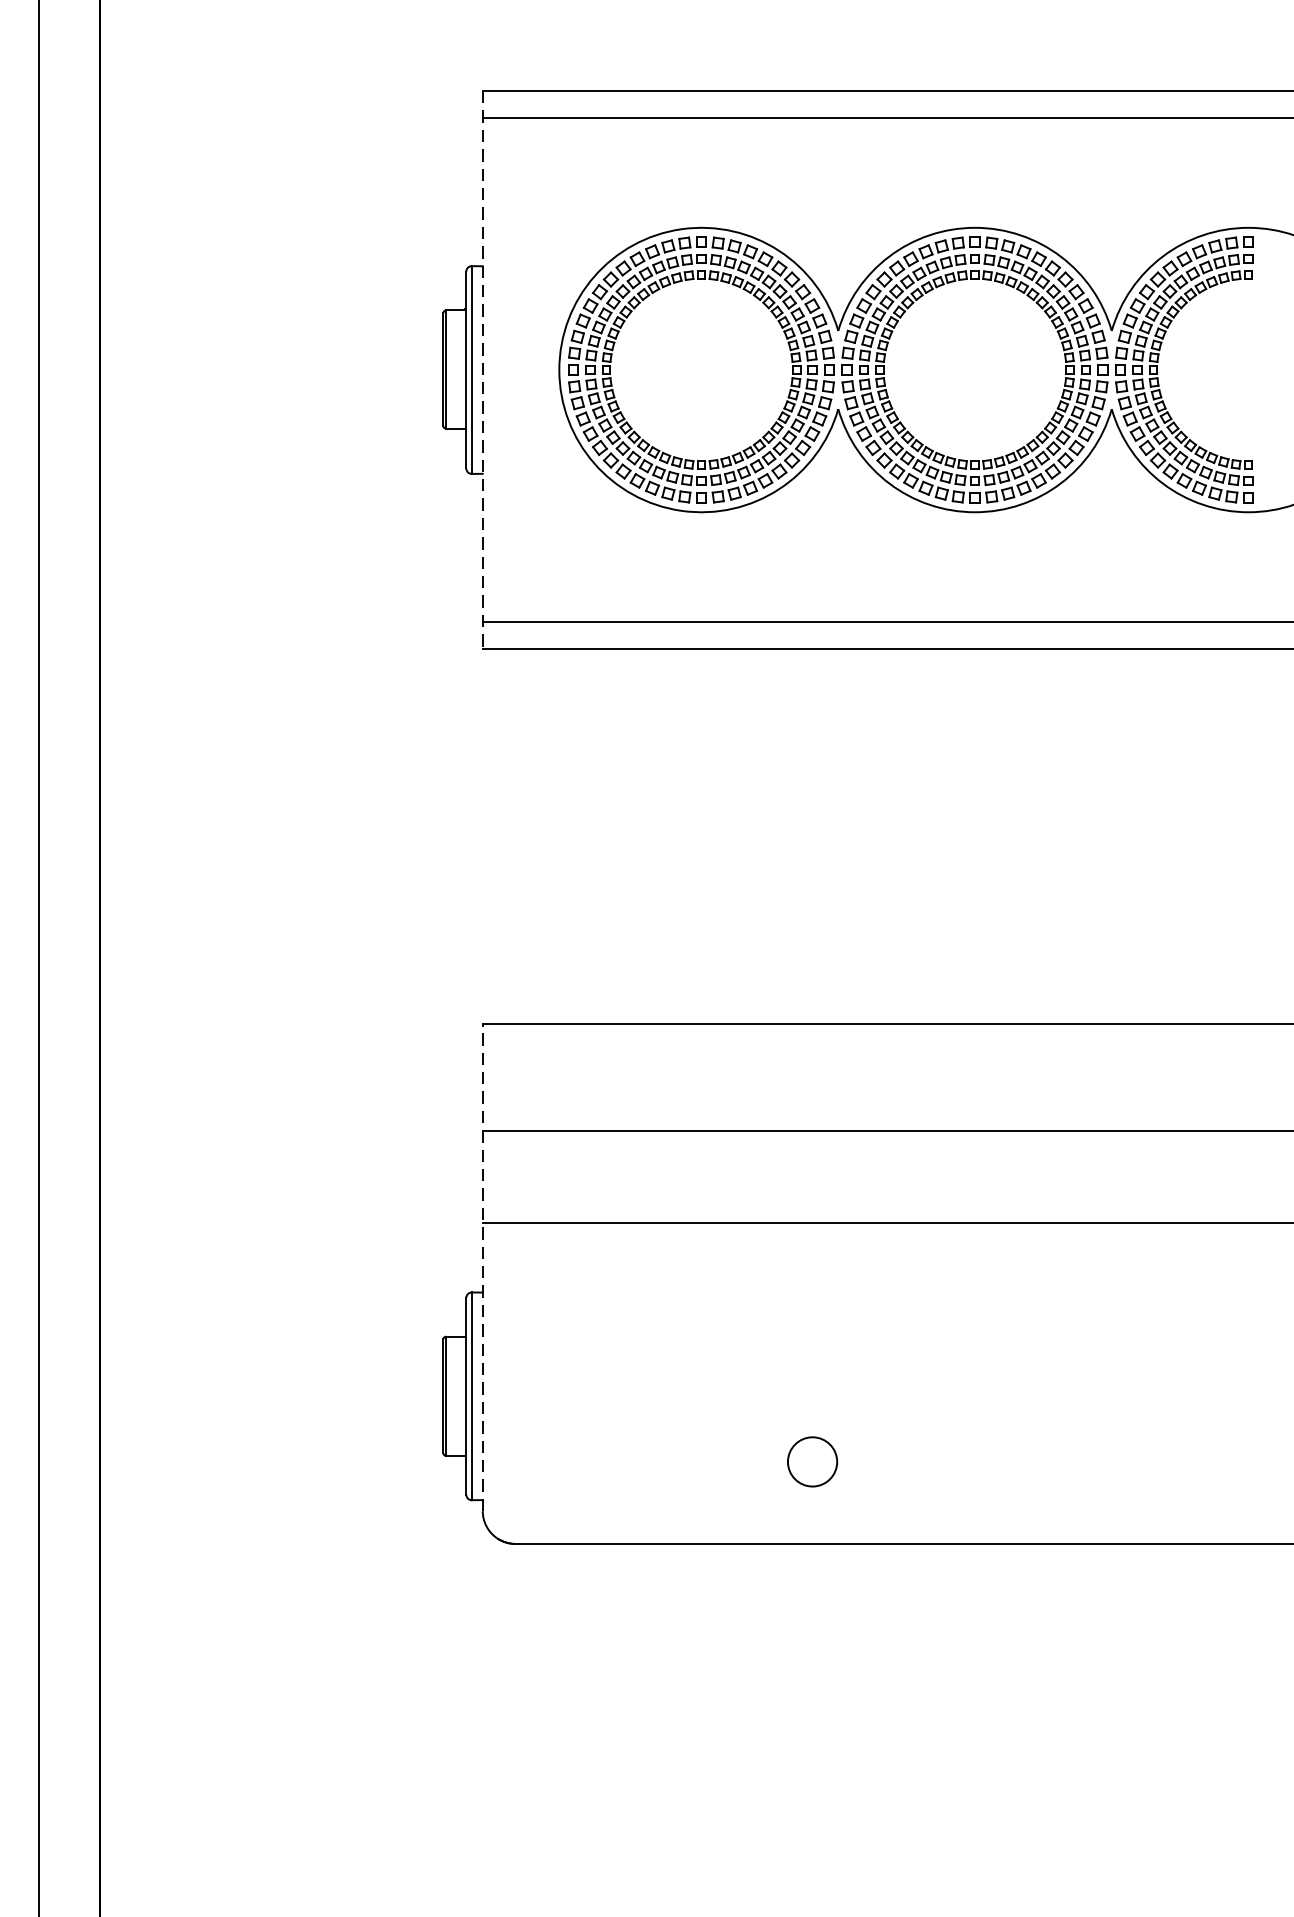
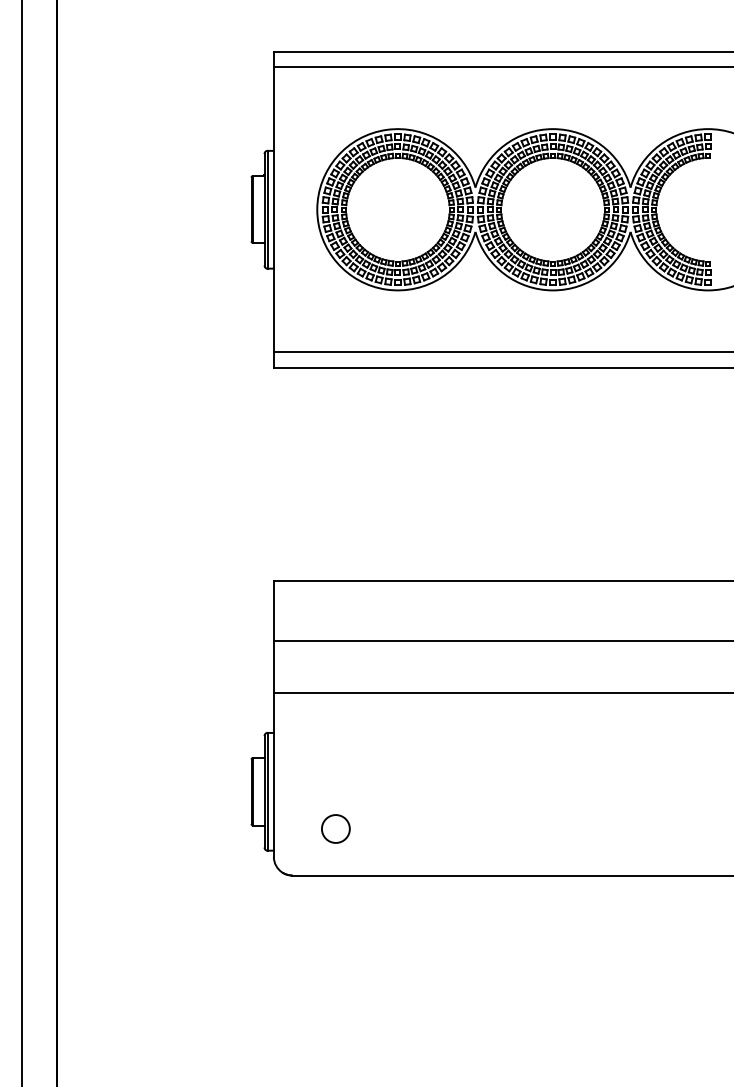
line: (482, 371) -> (273, 210), dashed -> solid
line: (482, 1267) -> (273, 718), dashed -> solid
circle: (811, 1461) -> (335, 828), moved

